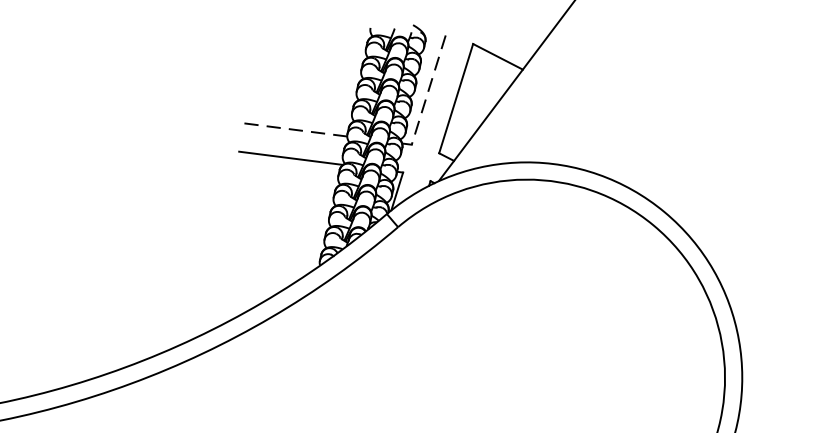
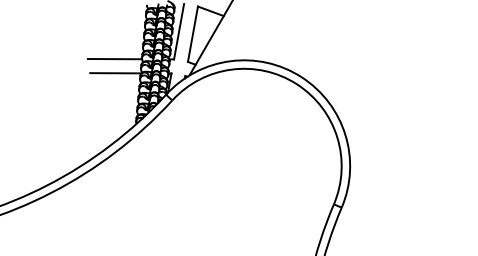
line: (427, 91) -> (178, 32), dashed -> solid
line: (291, 130) -> (114, 59), dashed -> solid

